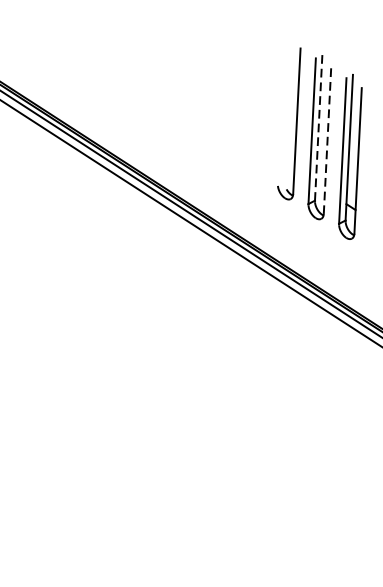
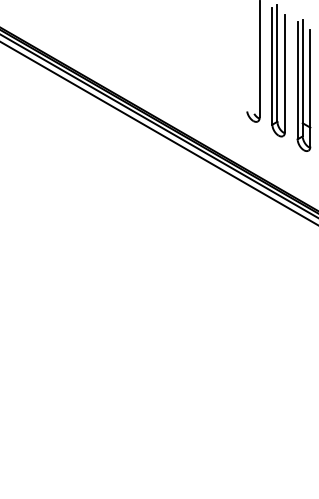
line: (318, 128) -> (277, 63), dashed -> solid
line: (328, 142) -> (285, 74), dashed -> solid

